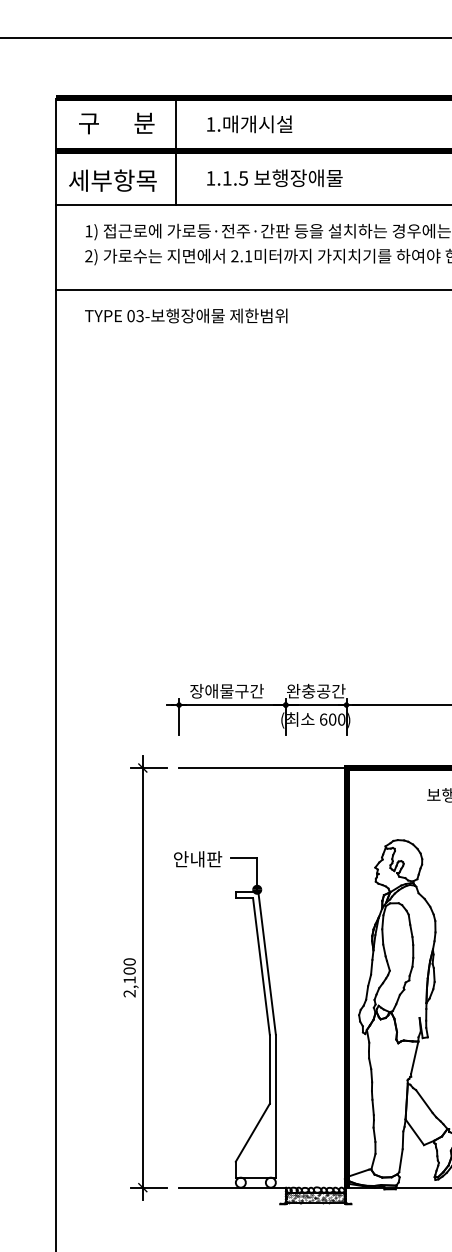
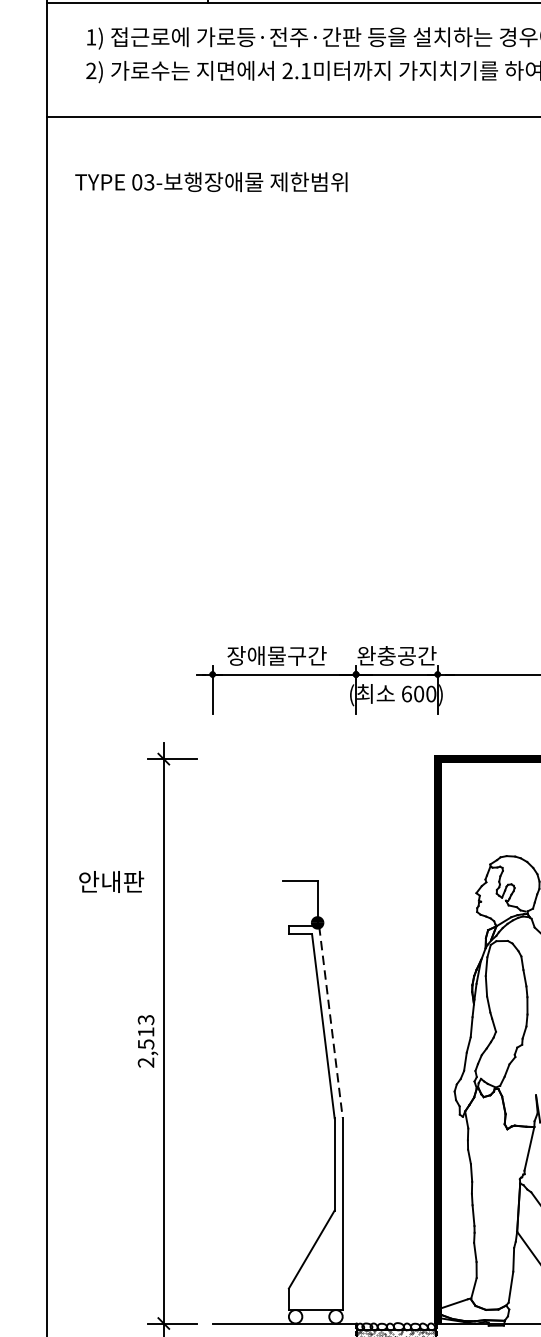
text: (186, 315) -> (211, 181), moved
line: (262, 768) -> (324, 759), removed
text: (198, 859) -> (112, 882), moved
line: (267, 963) -> (331, 1022), solid -> dashed
text: (129, 970) -> (145, 1031), 2,100 -> 2,513

